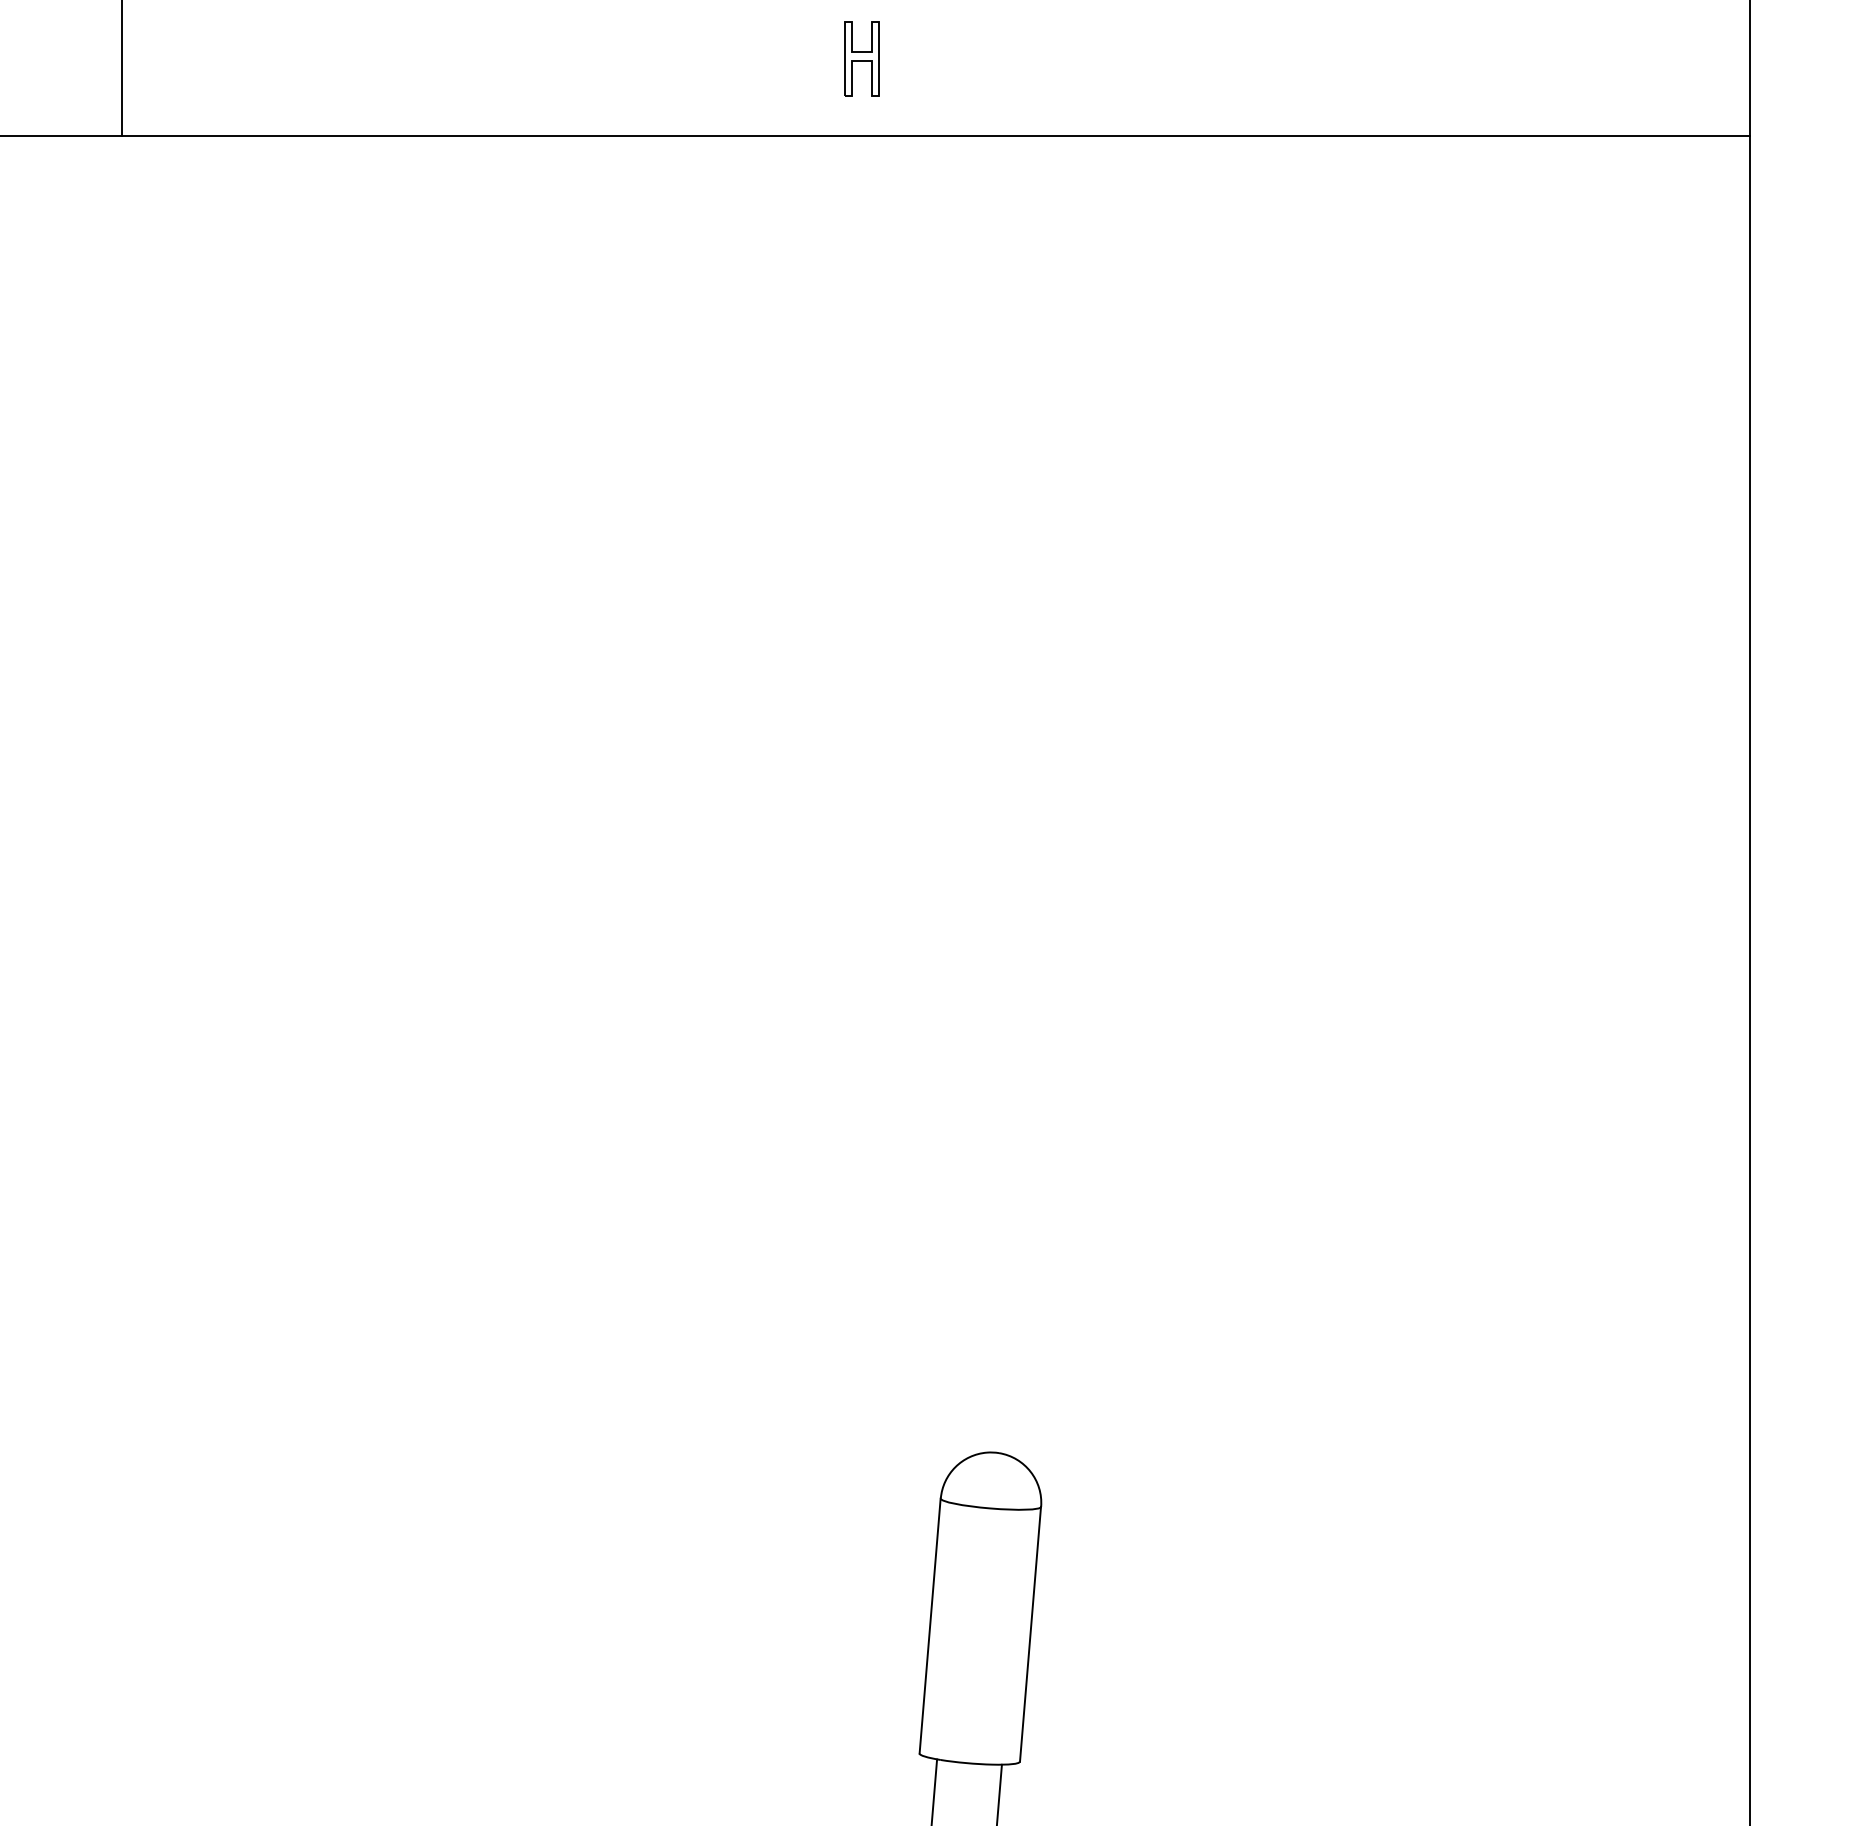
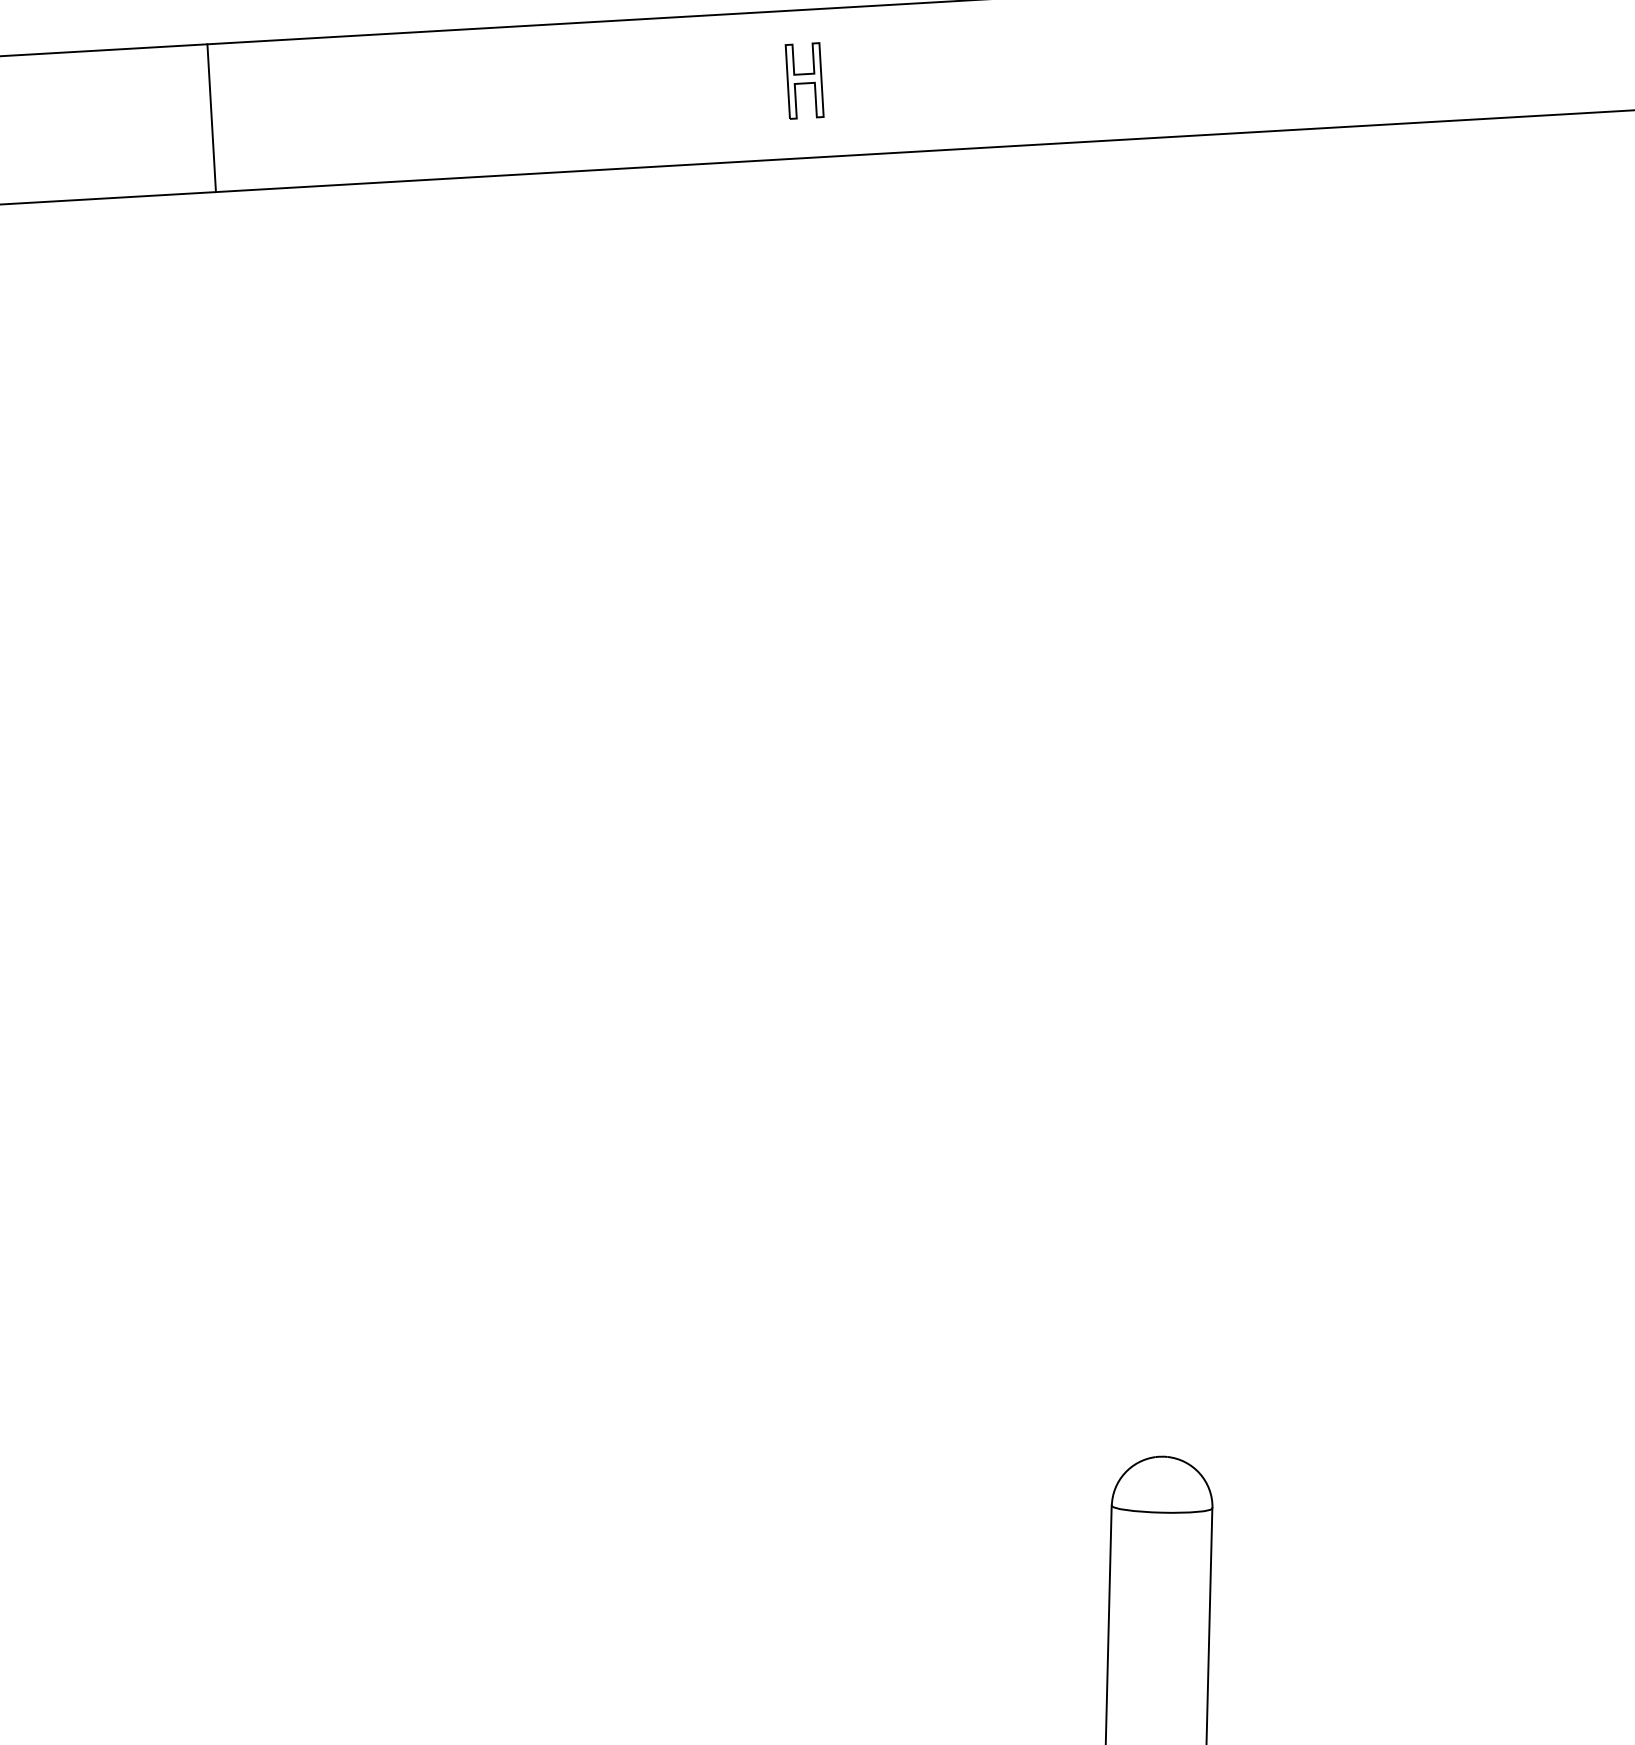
part: (861, 58) -> (804, 80), moved

